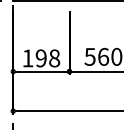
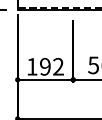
text: (54, 58) -> (58, 66), 198 -> 192

